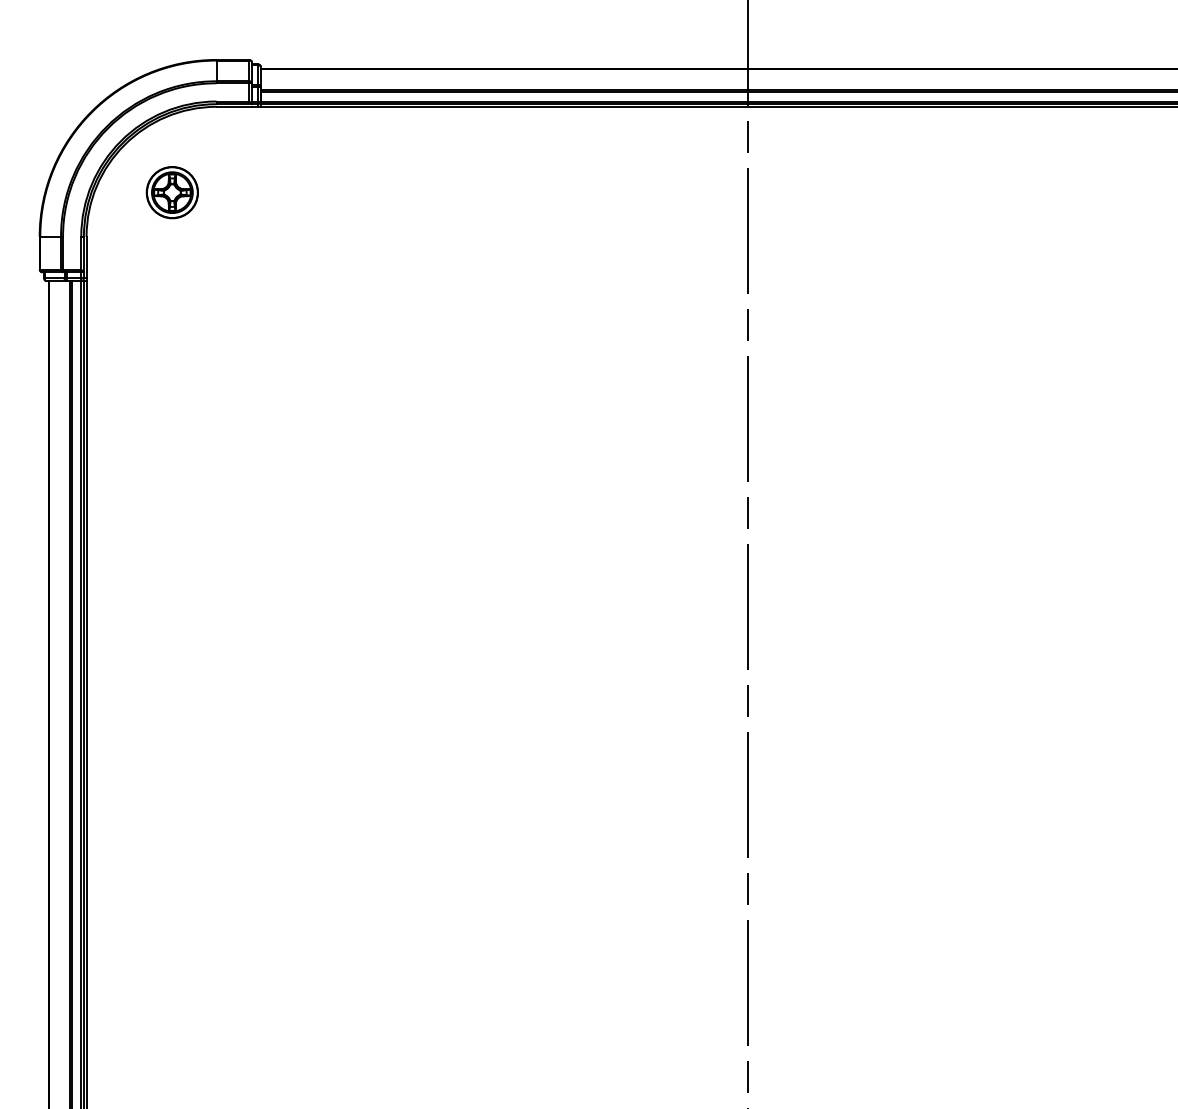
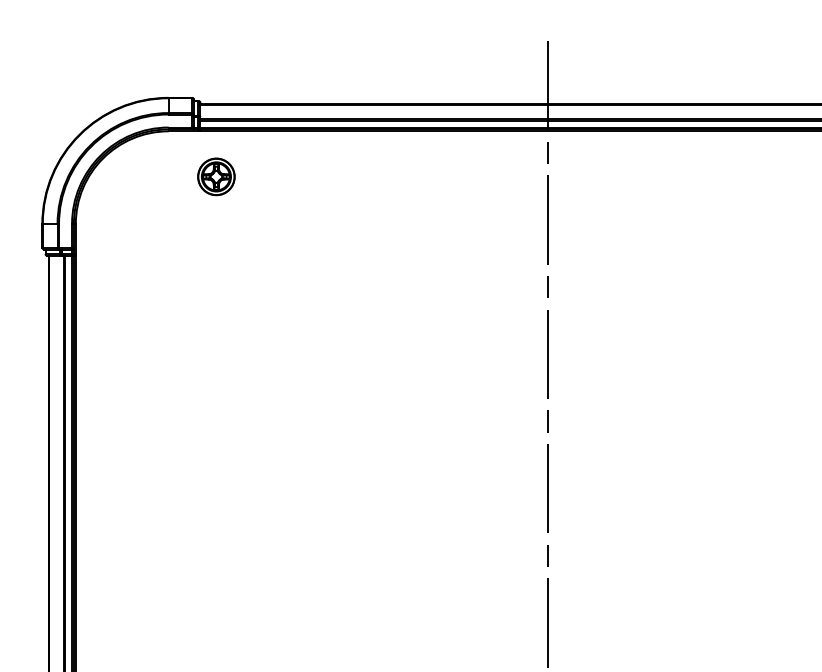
part: (171, 192) -> (215, 176), moved

